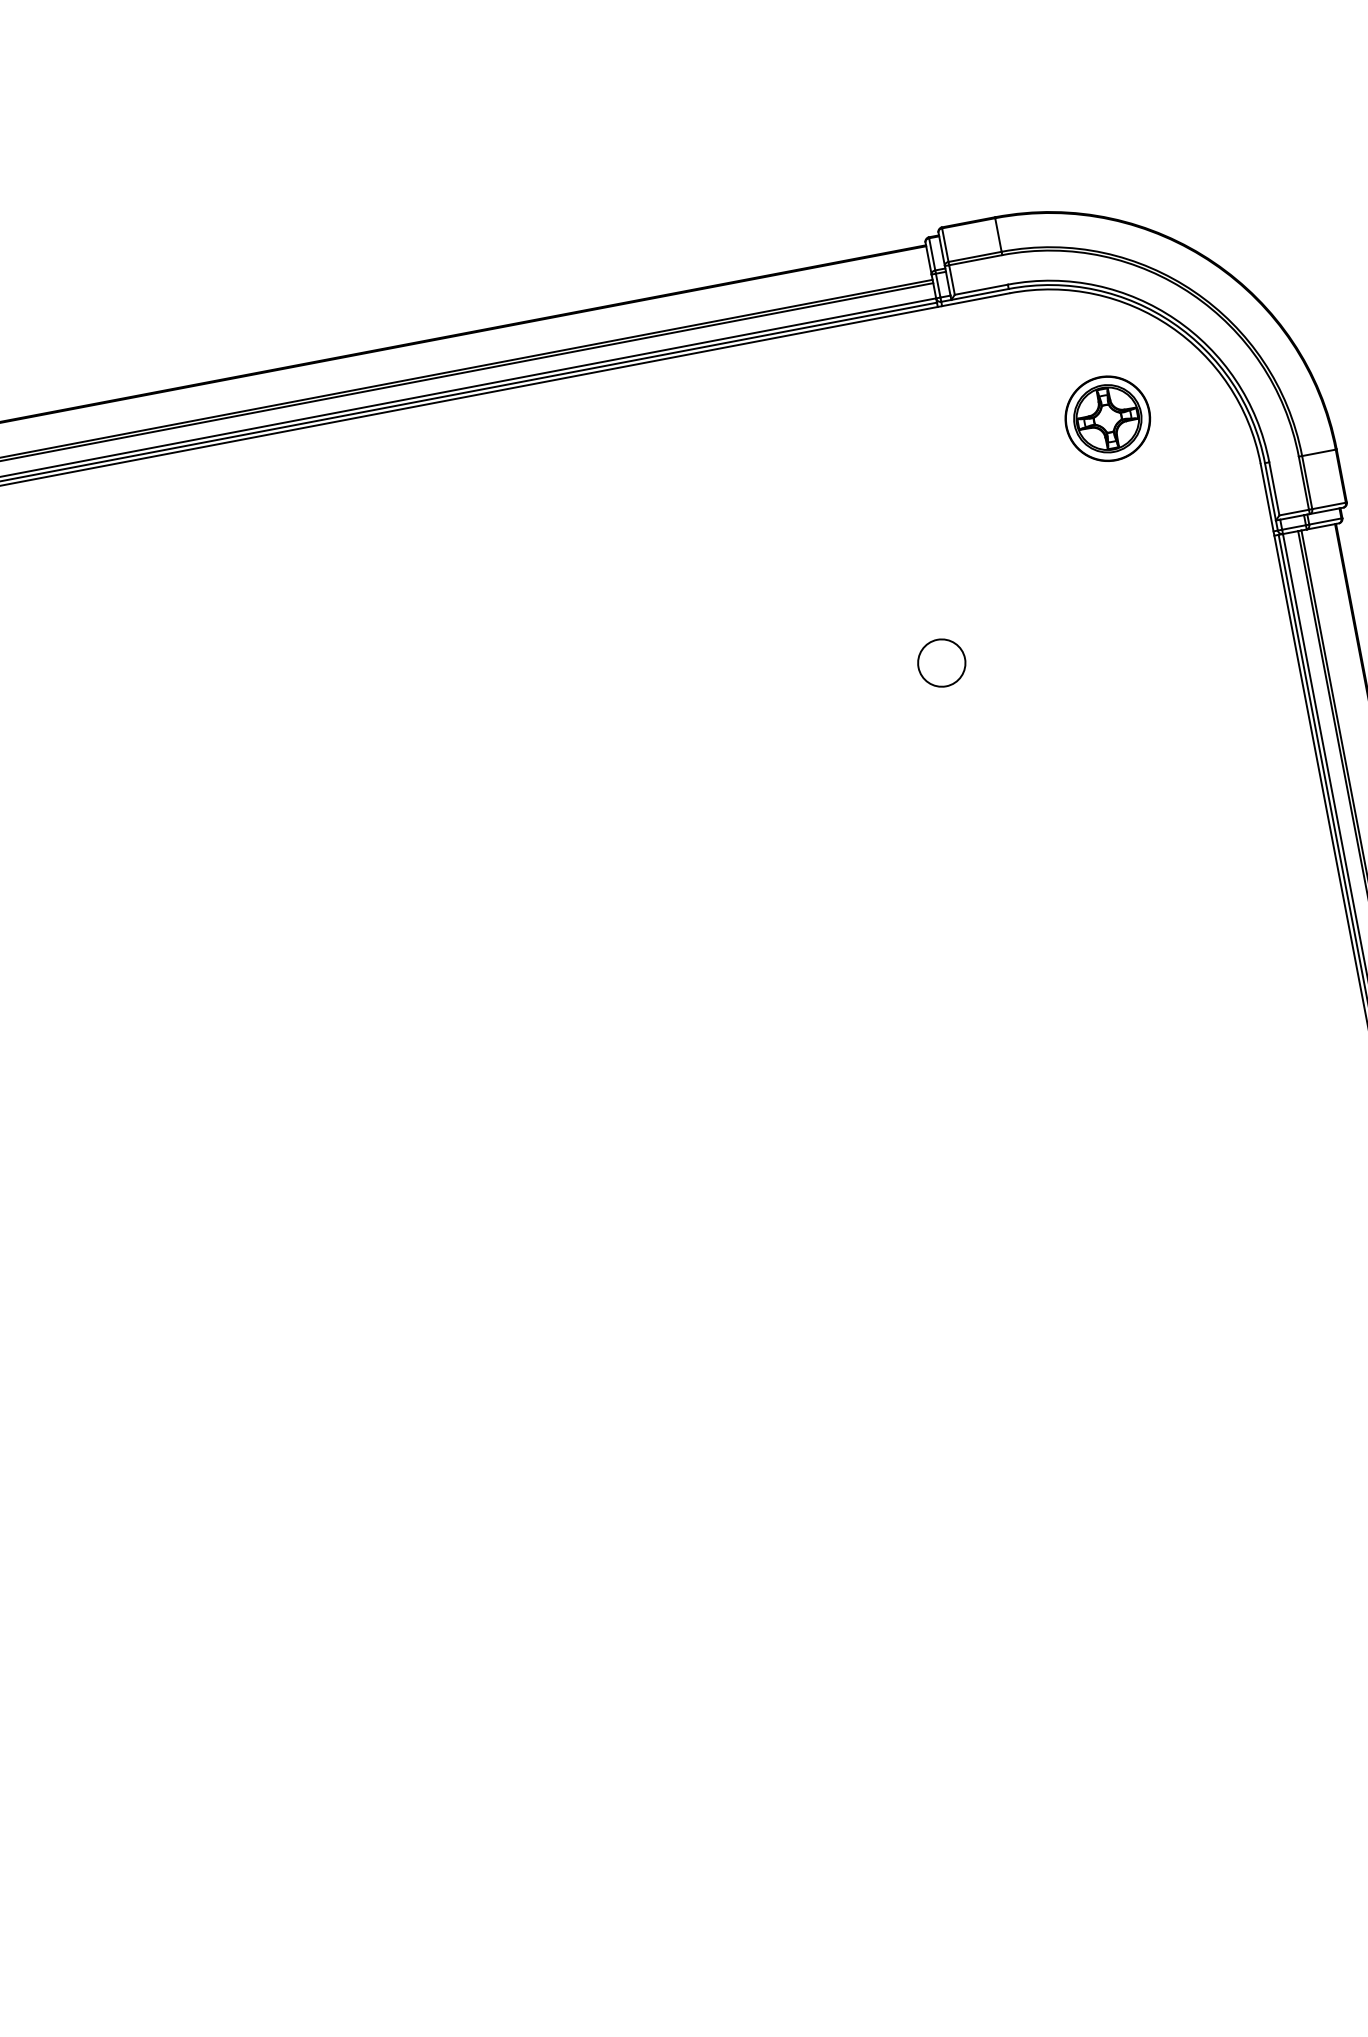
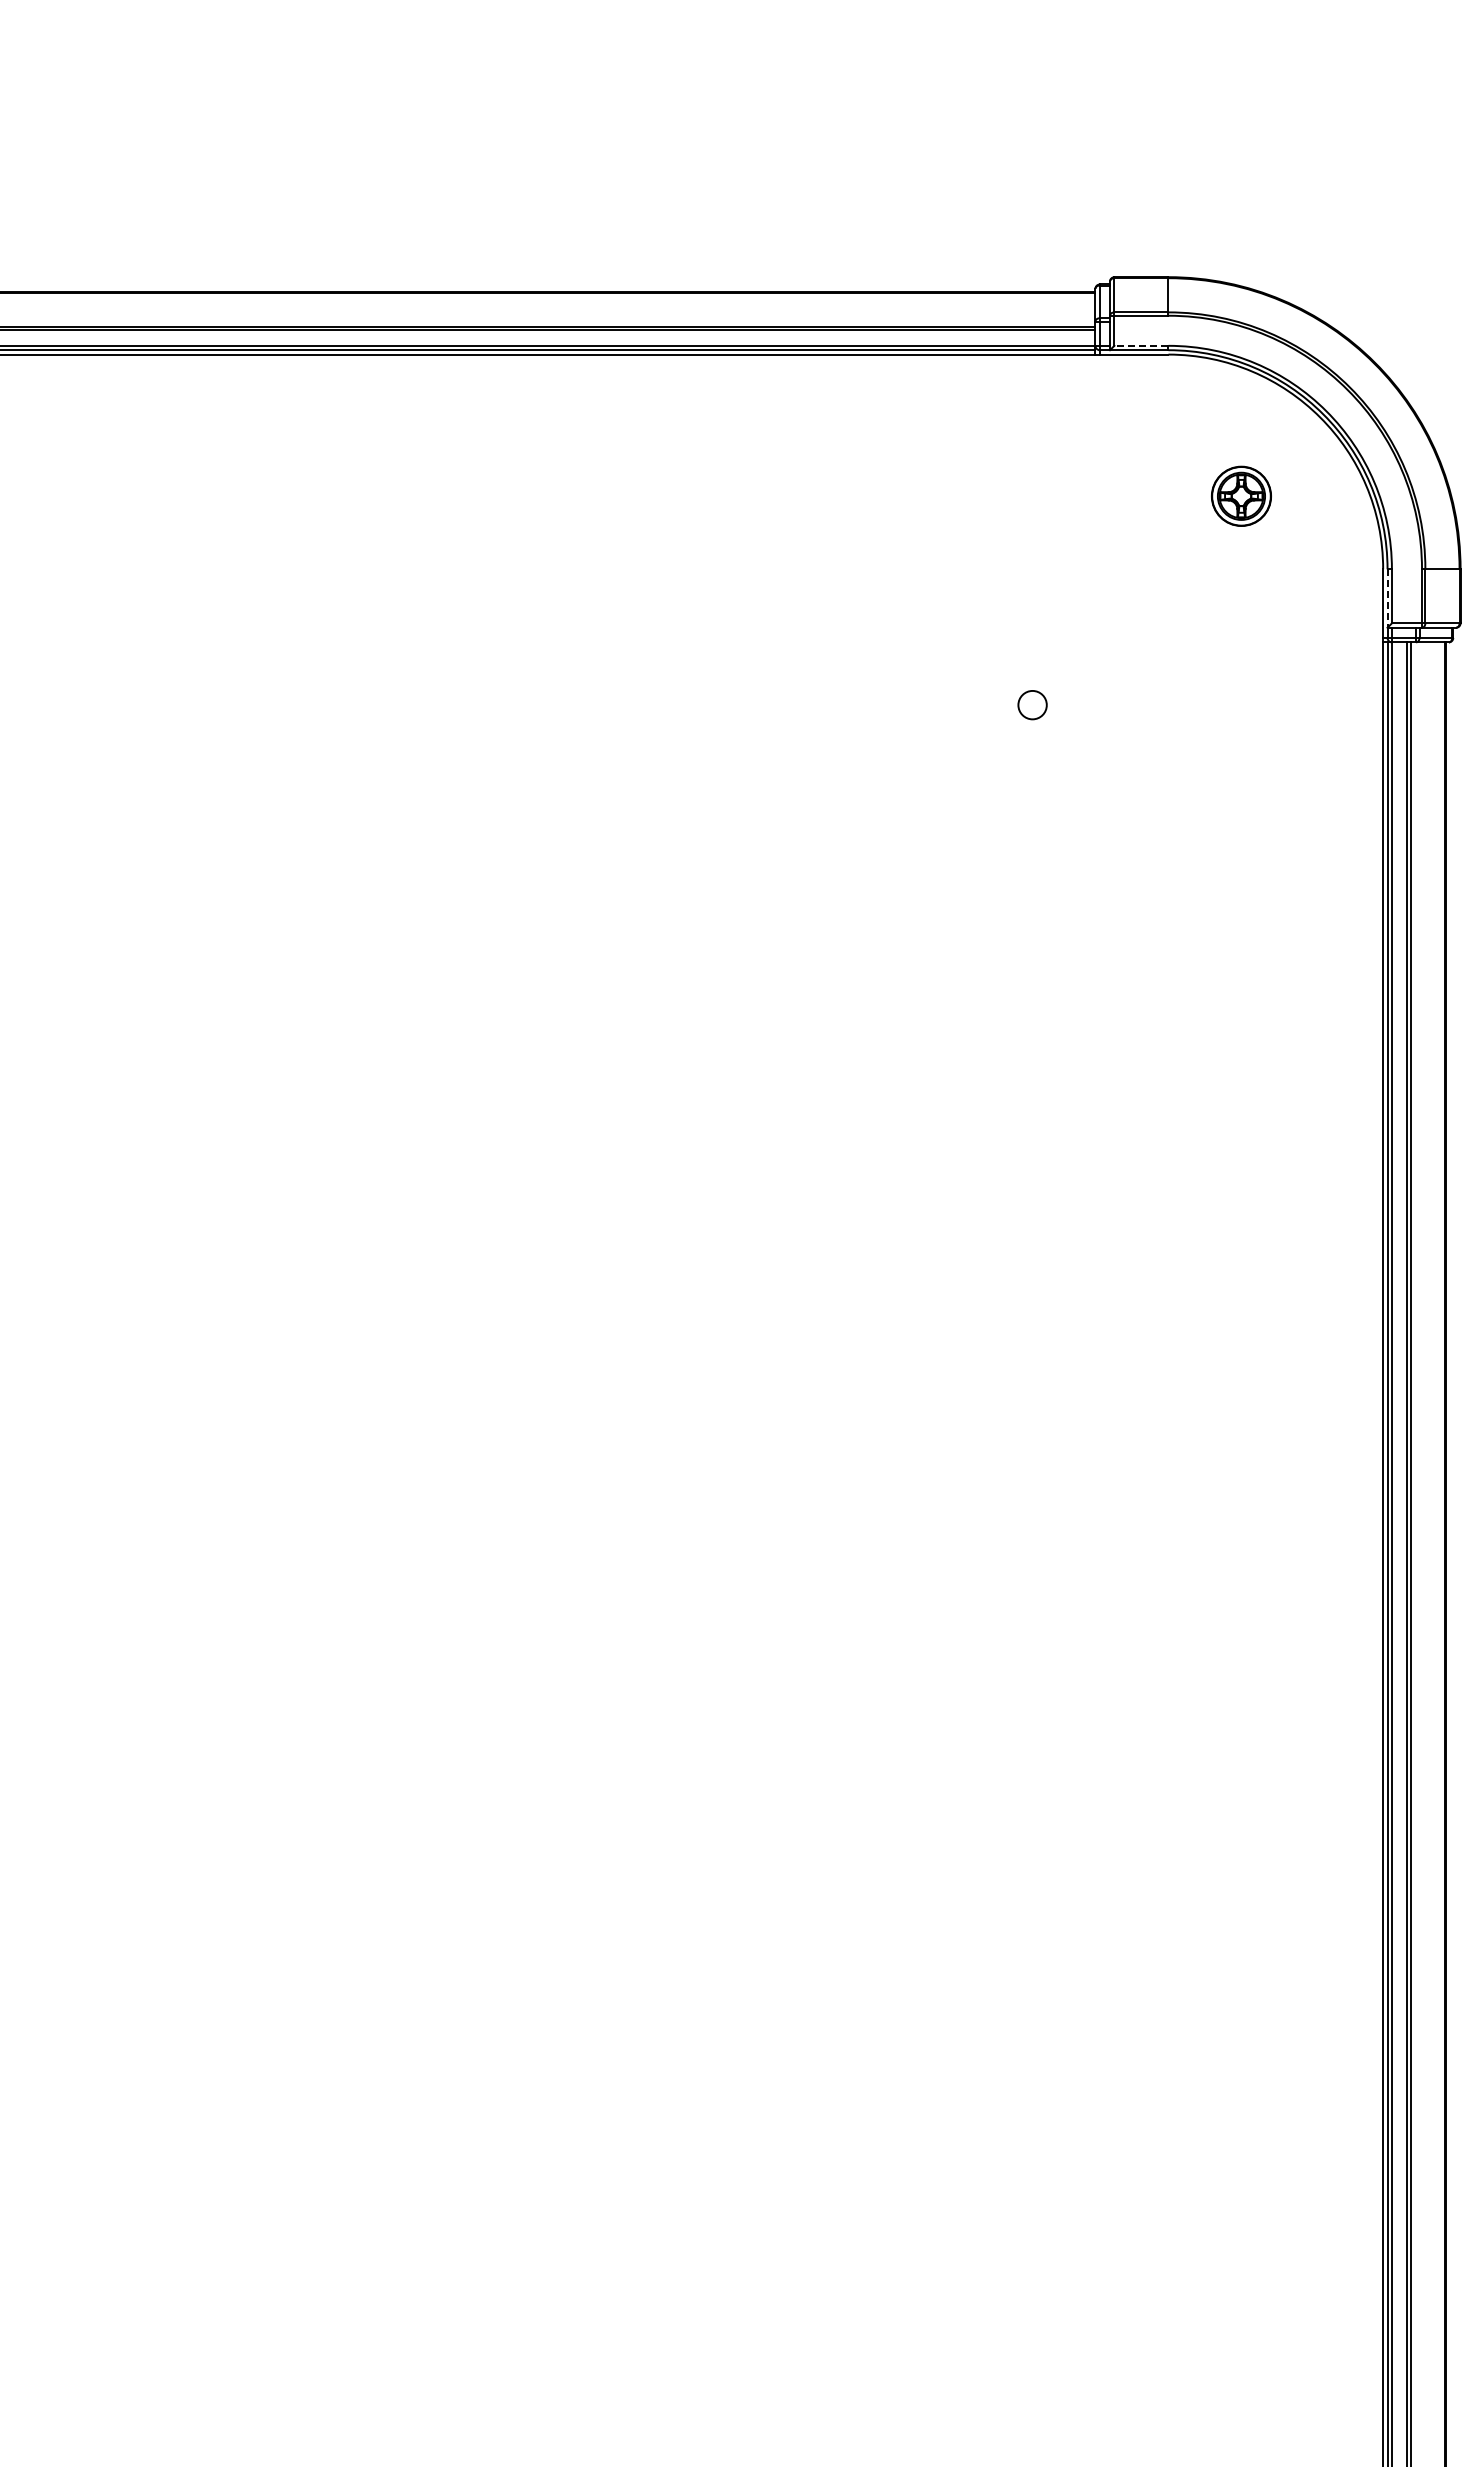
line: (980, 289) -> (1140, 345), solid -> dashed
part: (1107, 418) -> (1241, 496), size x0.7
line: (1270, 492) -> (1387, 599), solid -> dashed
circle: (941, 662) -> (1032, 704), size x0.6

